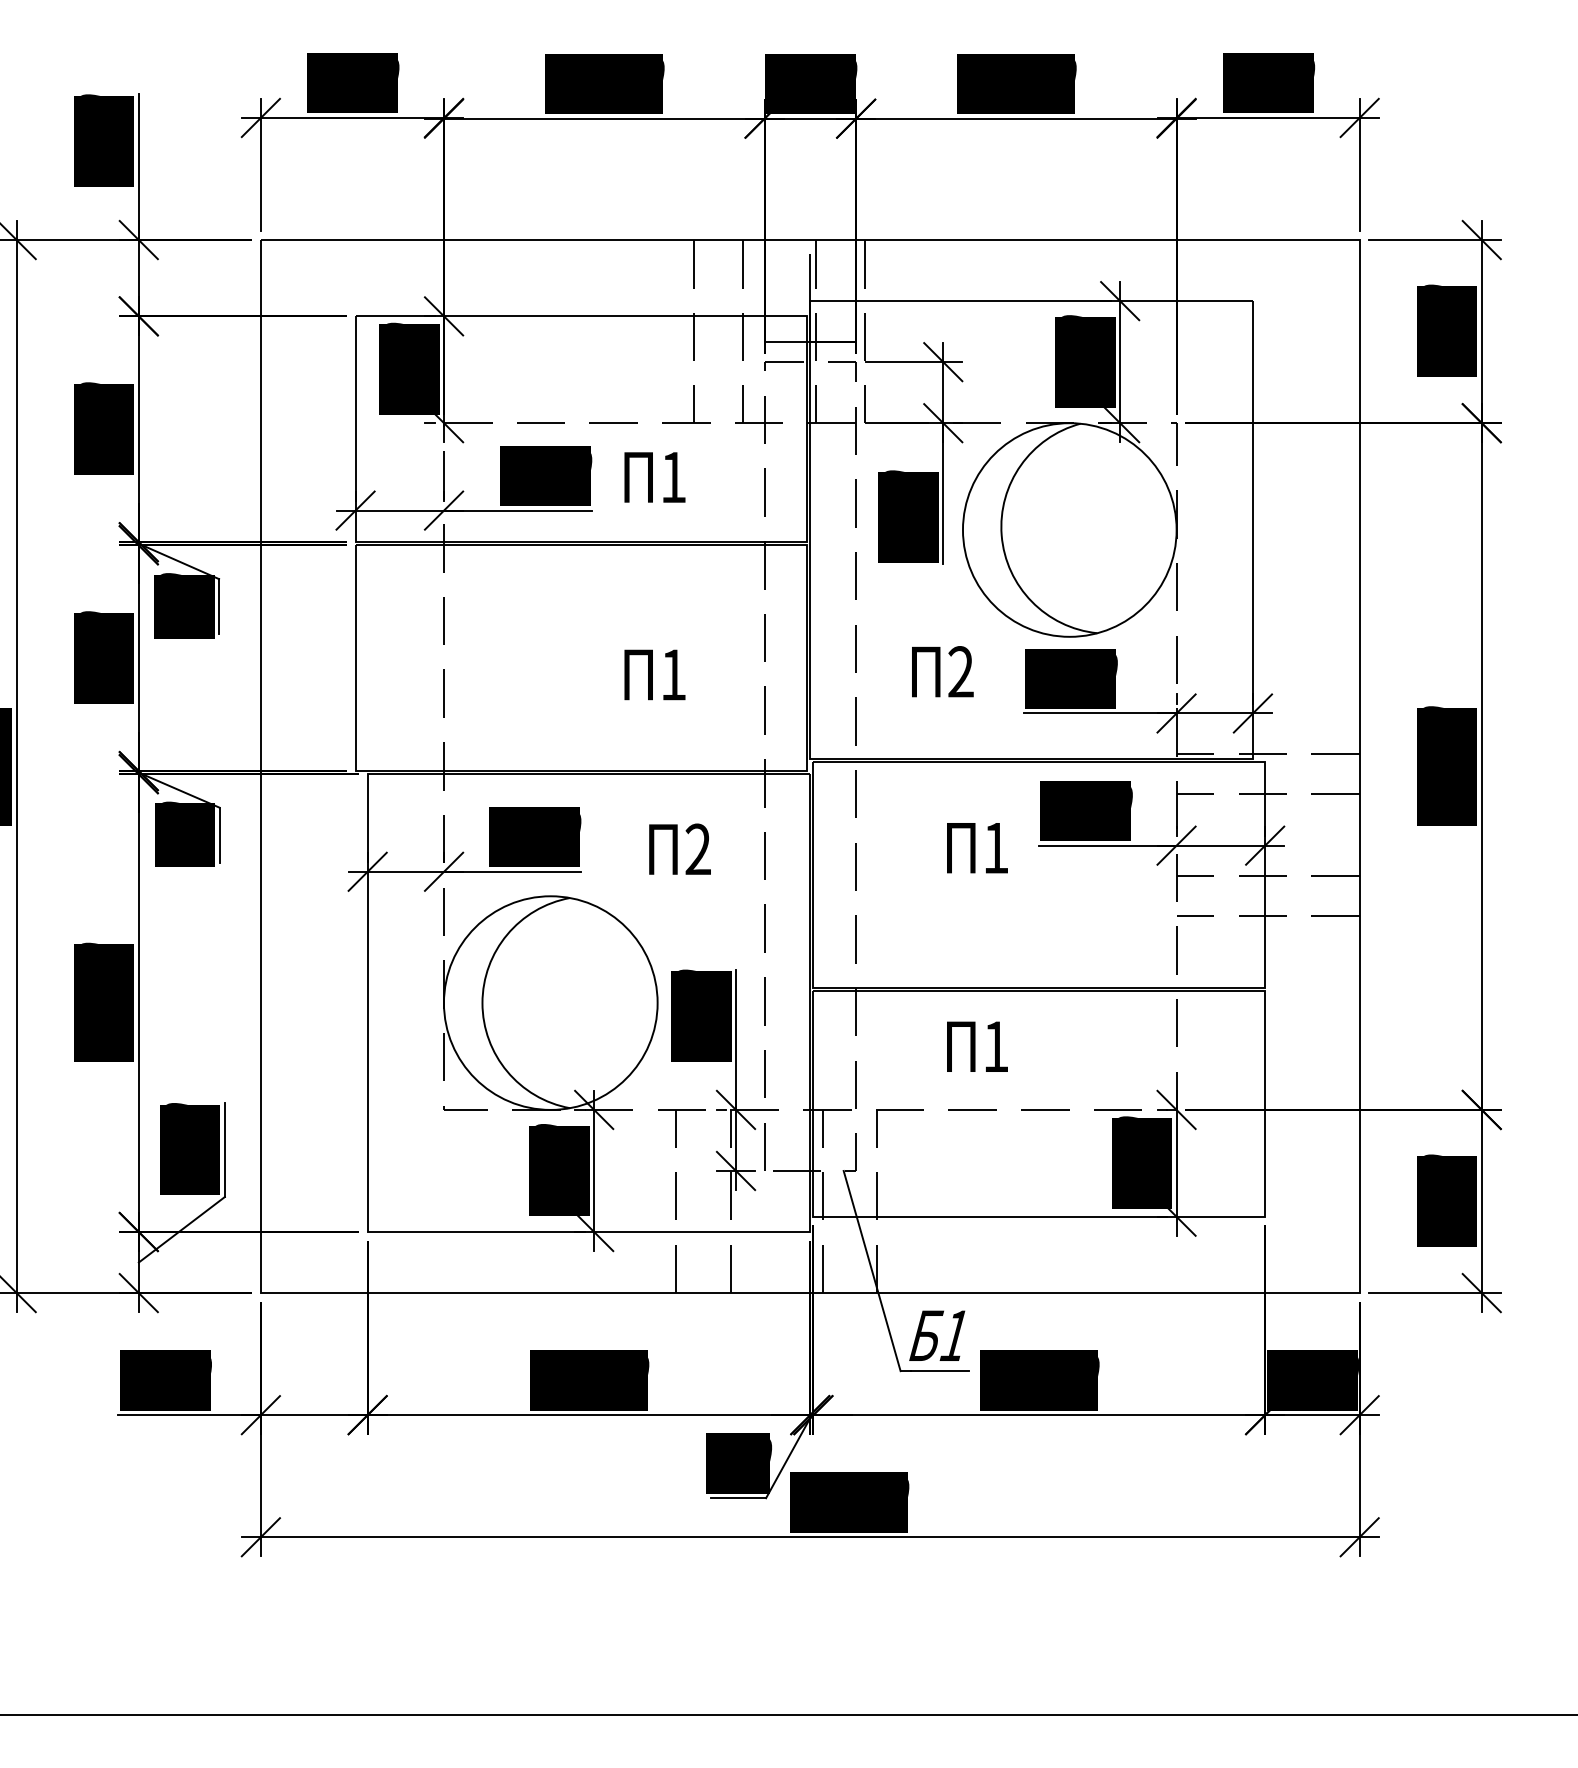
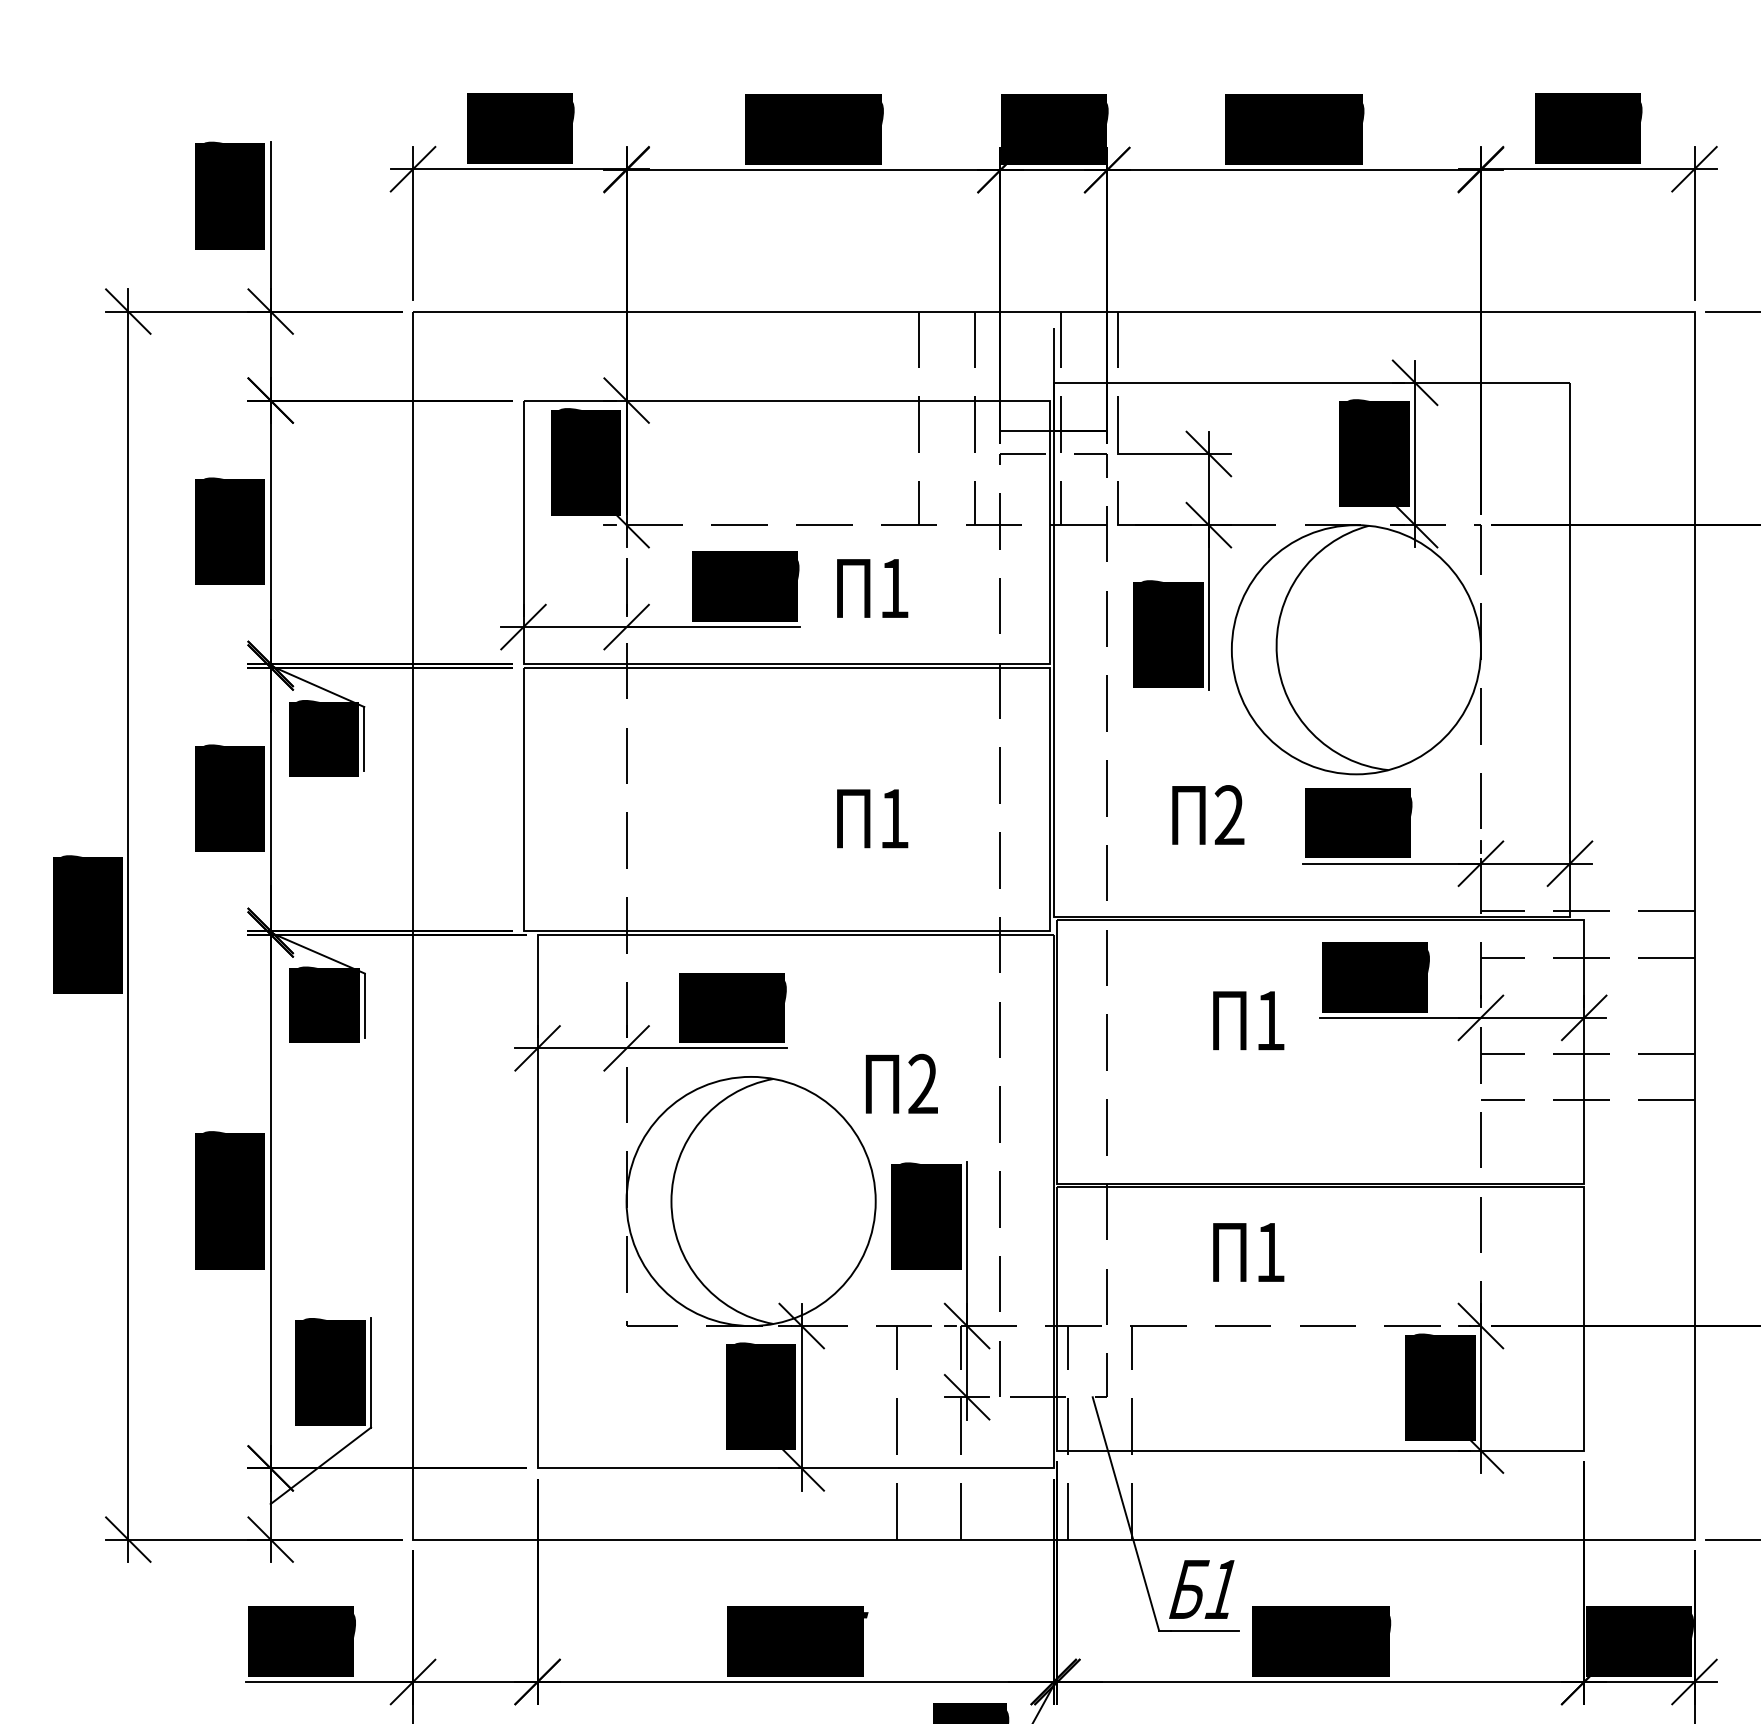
text: (679, 848) -> (901, 1082), moved
text: (649, 1364) -> (866, 1622), 1450 -> 1455

